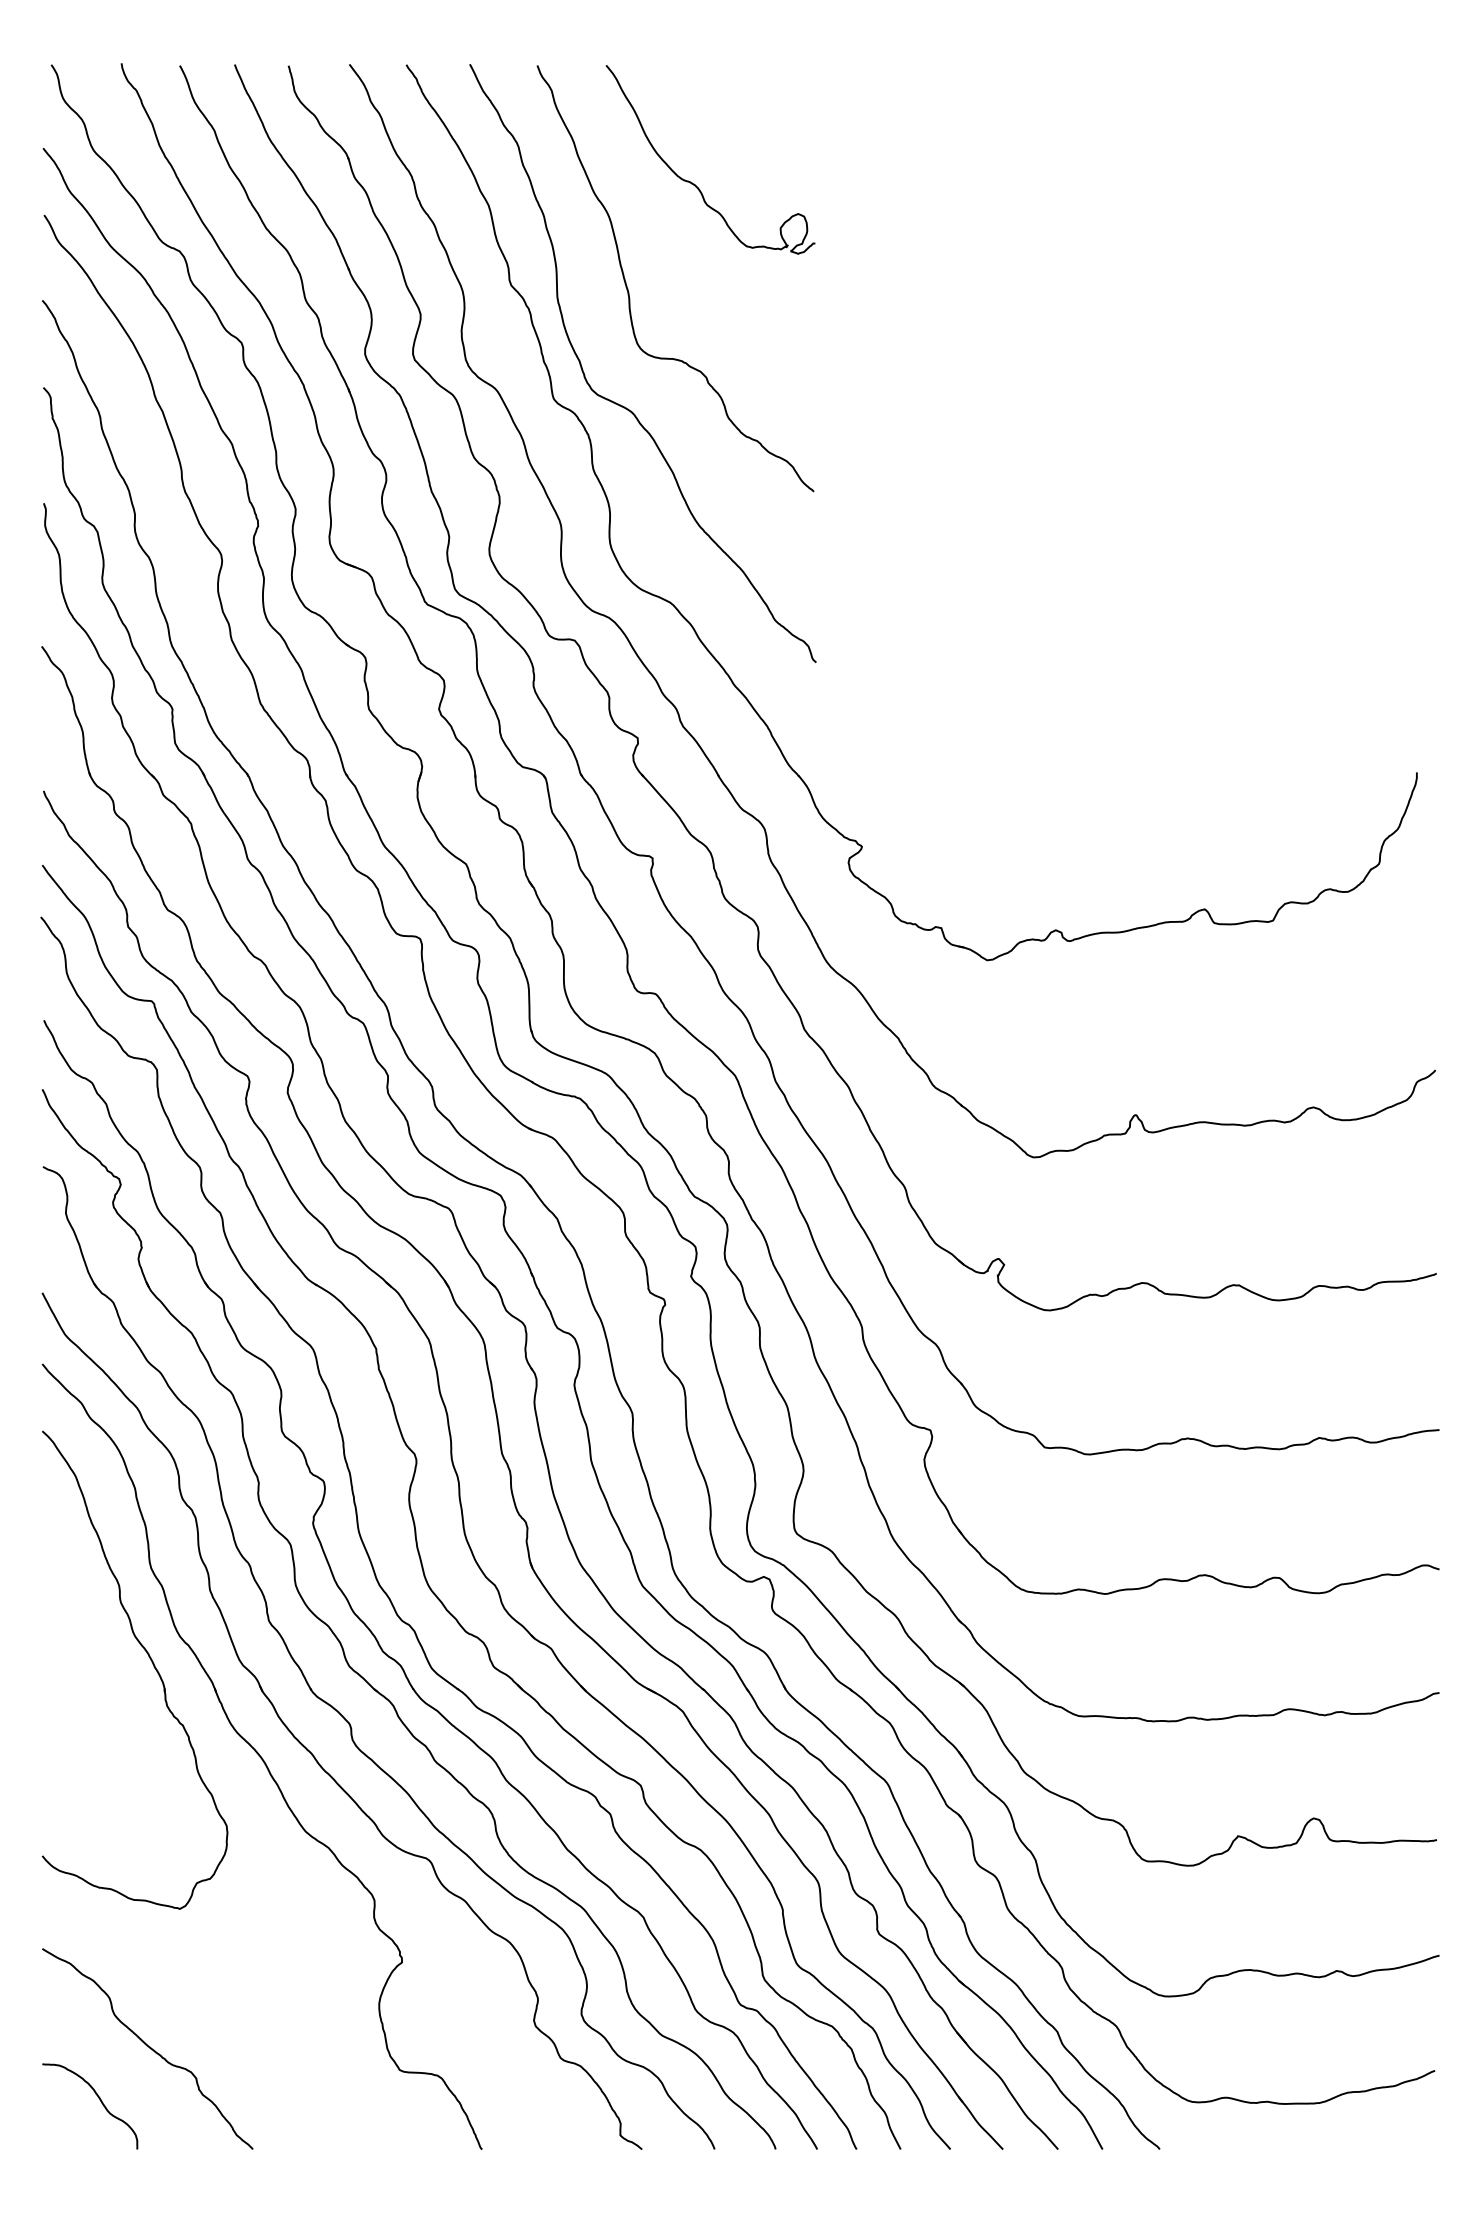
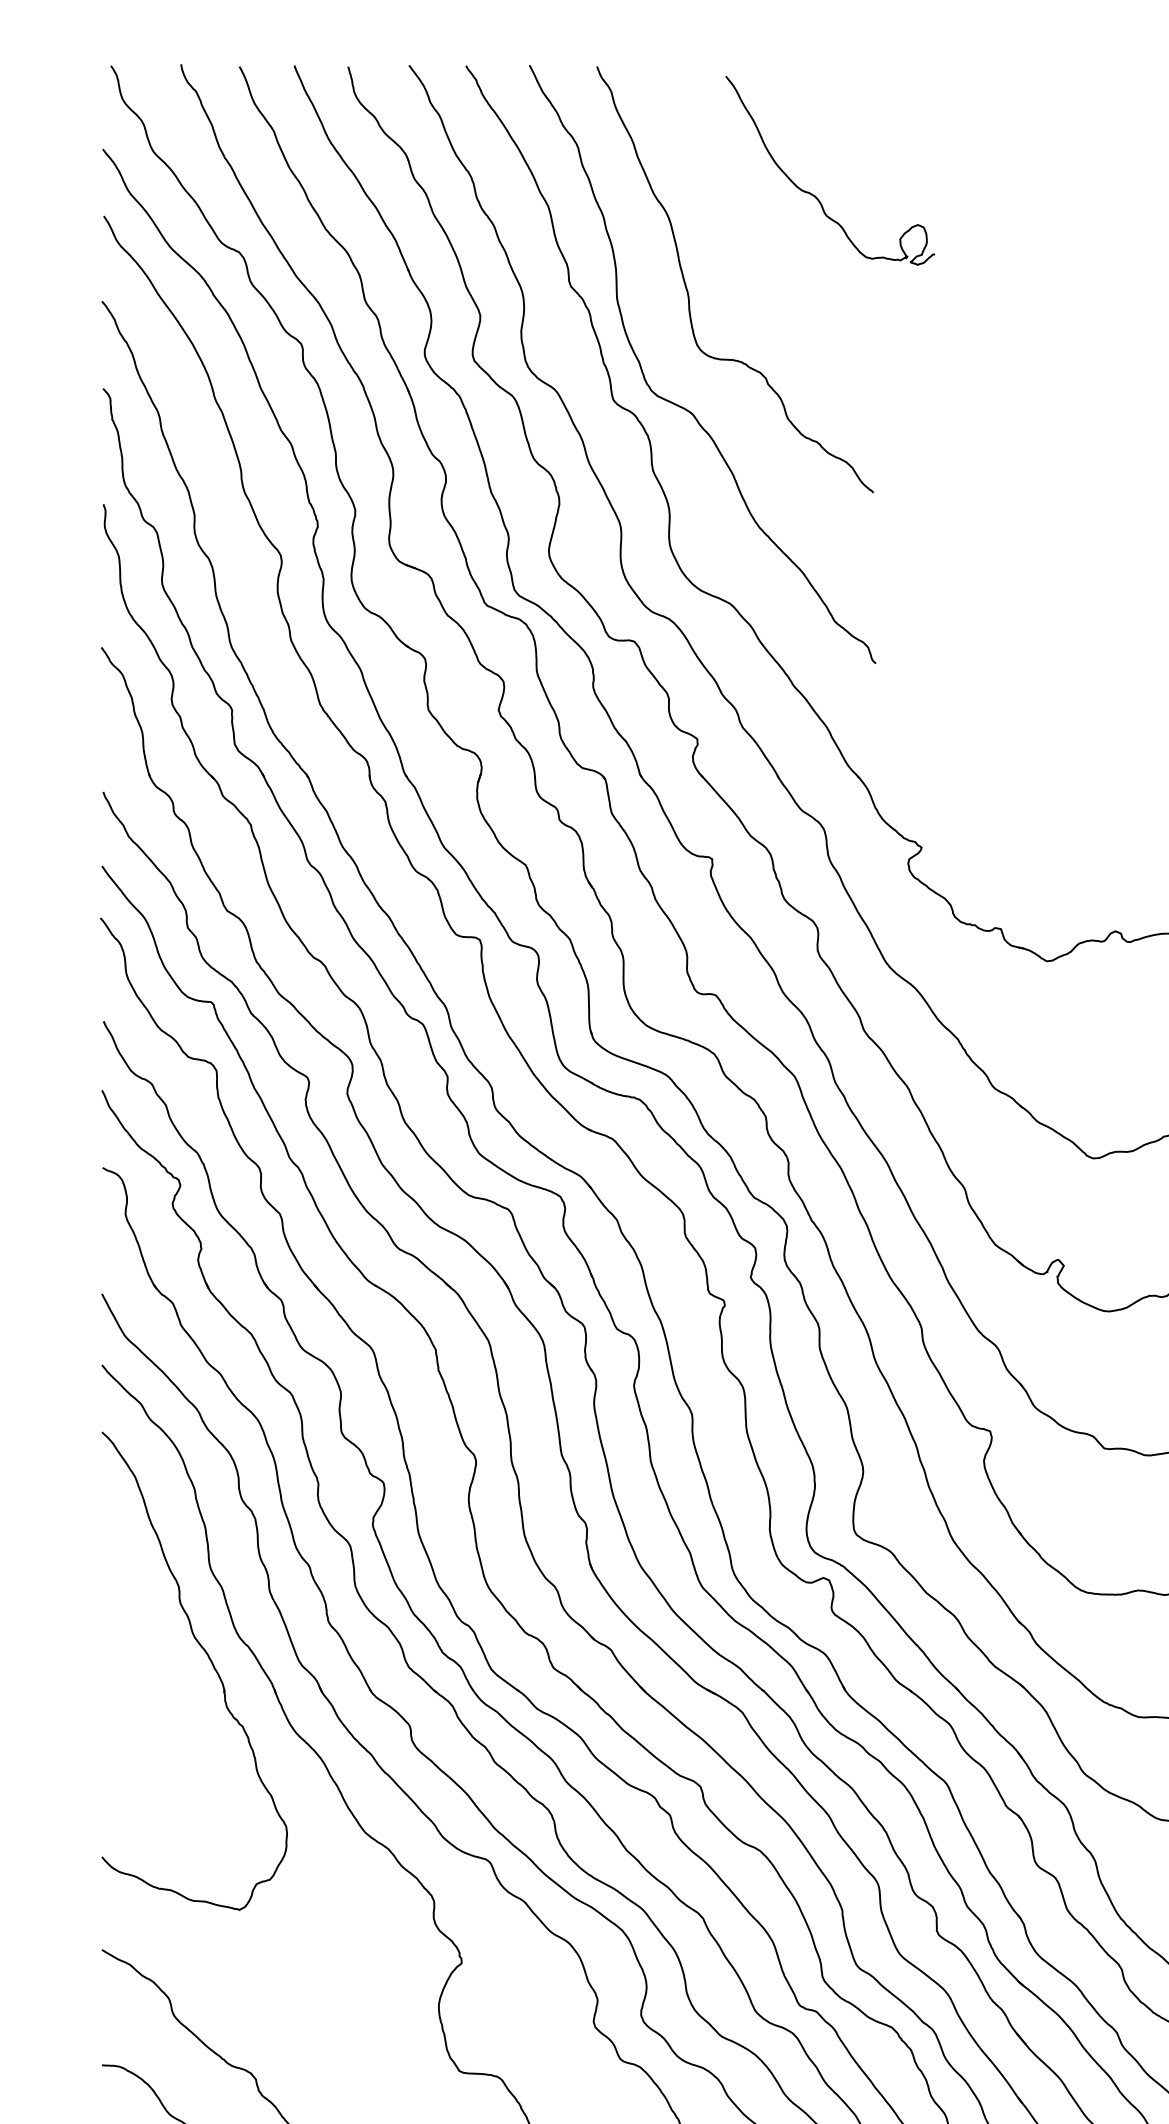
curve: (694, 183) -> (814, 194), moved

